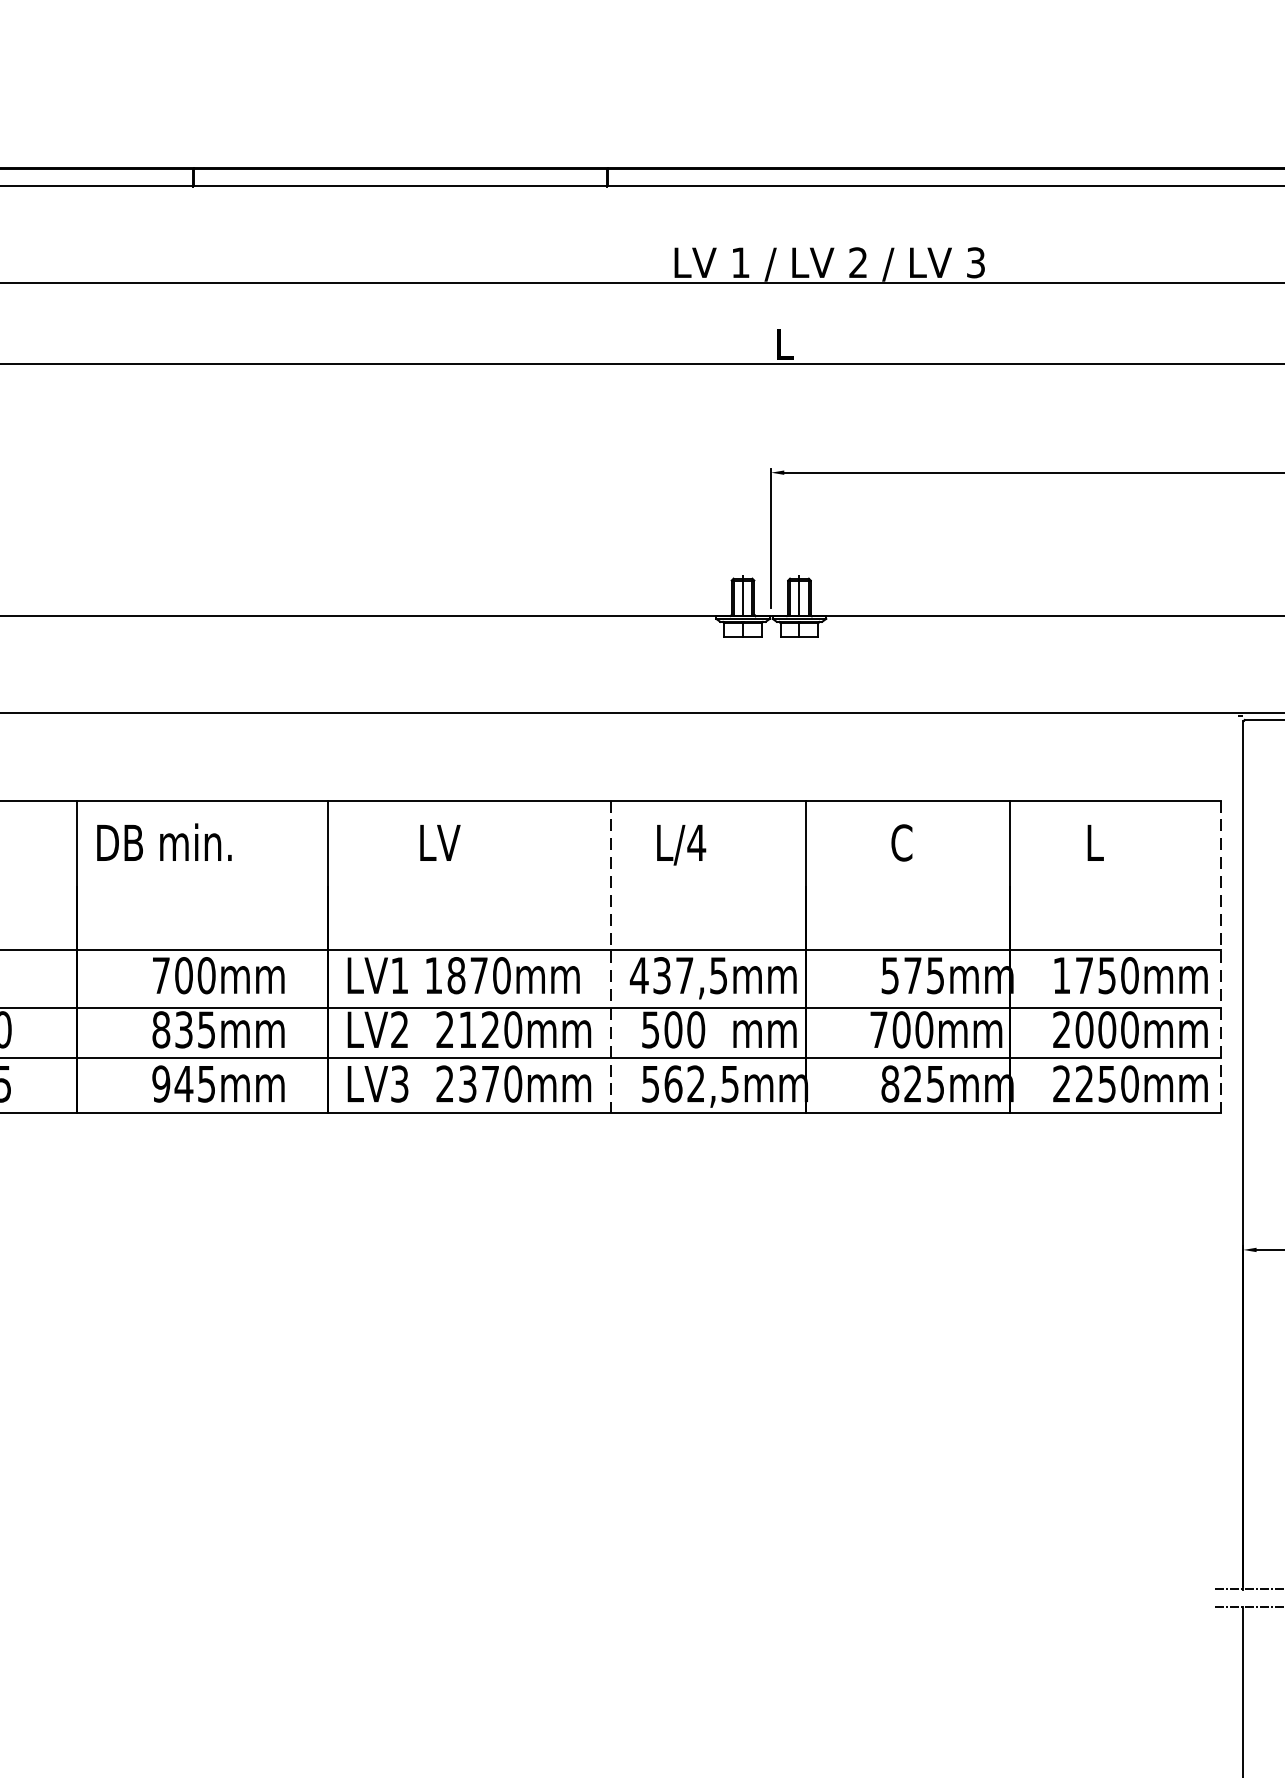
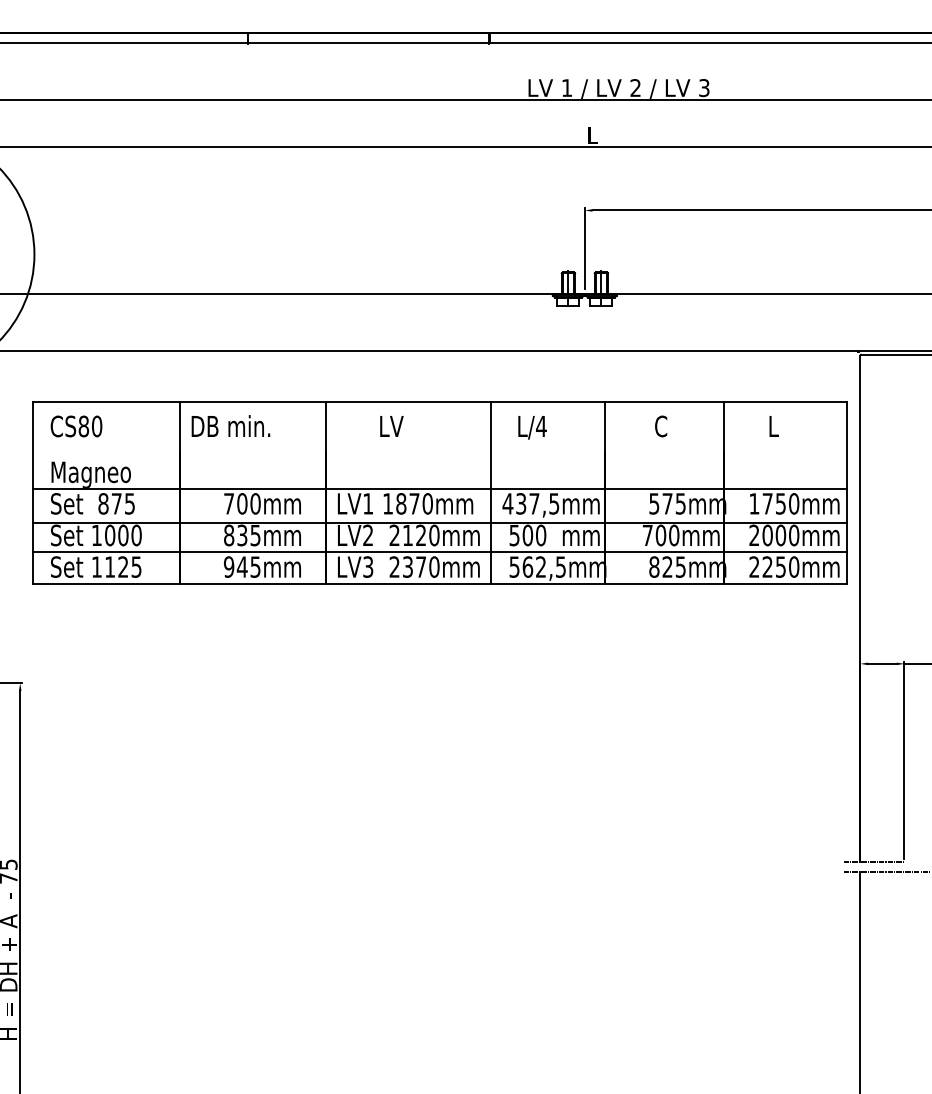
line: (611, 957) -> (491, 493), dashed -> solid
line: (1221, 957) -> (847, 493), dashed -> solid

